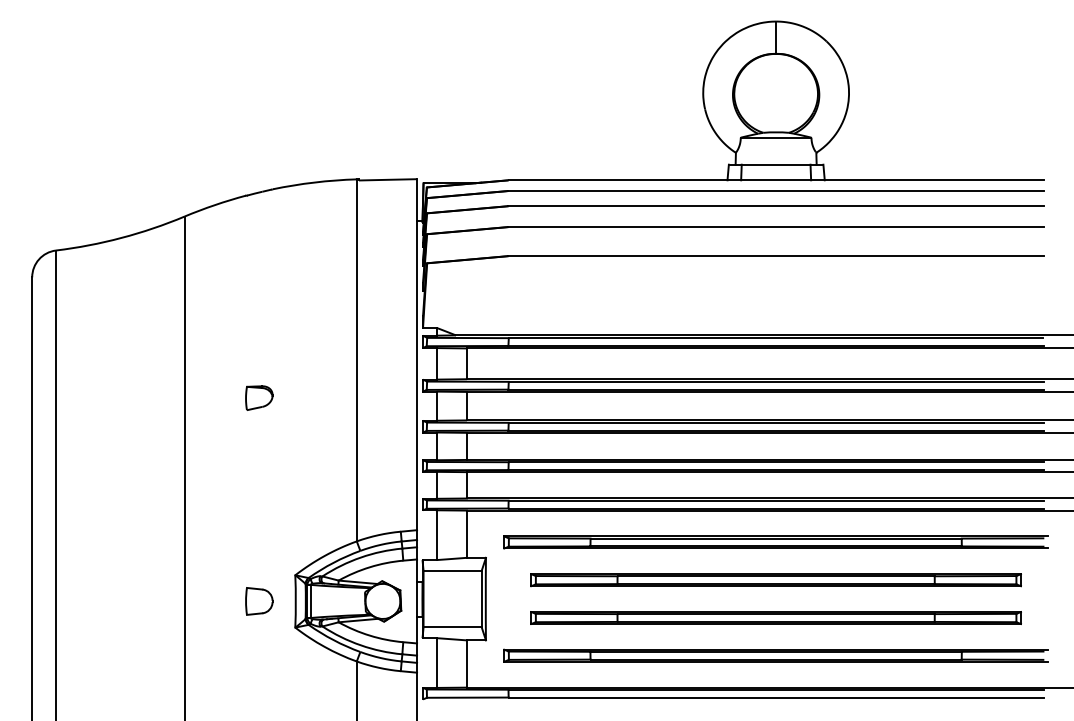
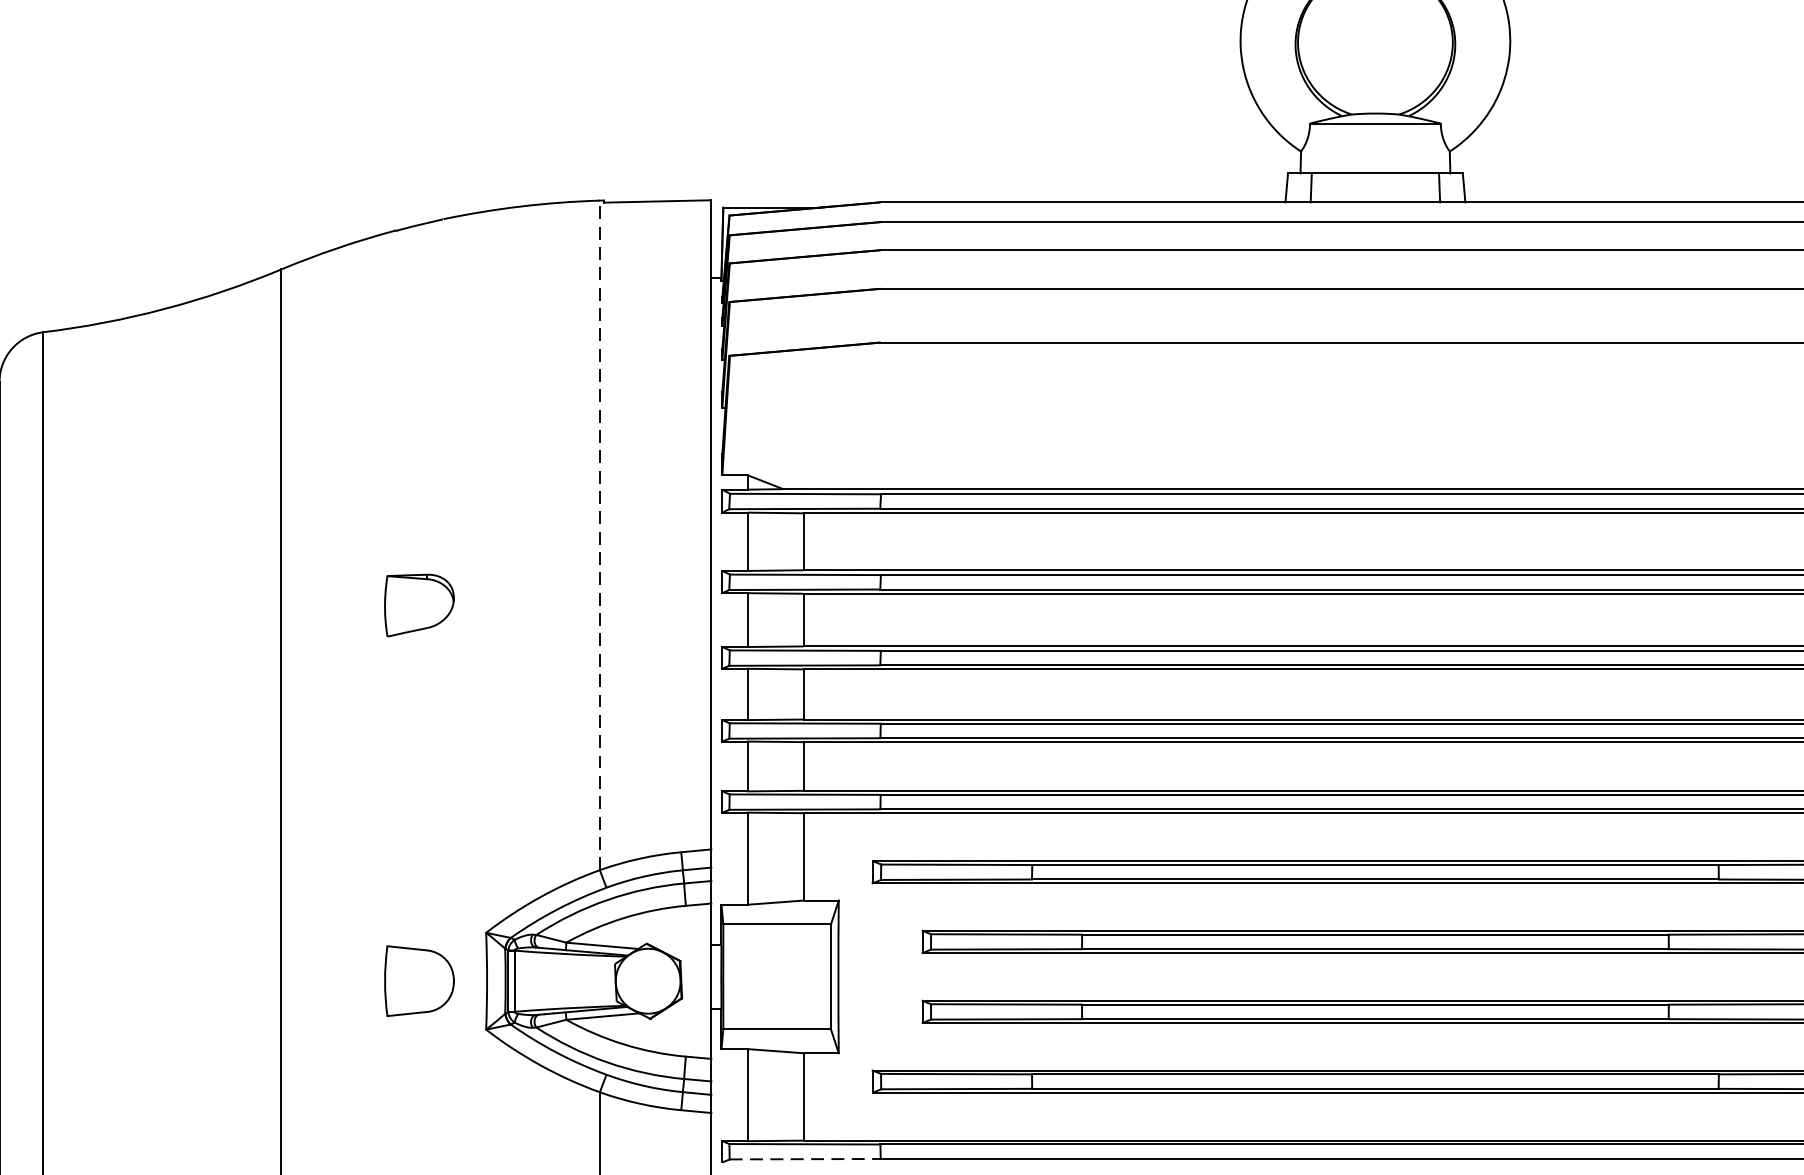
line: (356, 359) -> (599, 533), solid -> dashed
part: (259, 397) -> (419, 604), size x1.4
part: (259, 601) -> (419, 981), size x1.4
line: (467, 697) -> (804, 1158), solid -> dashed

